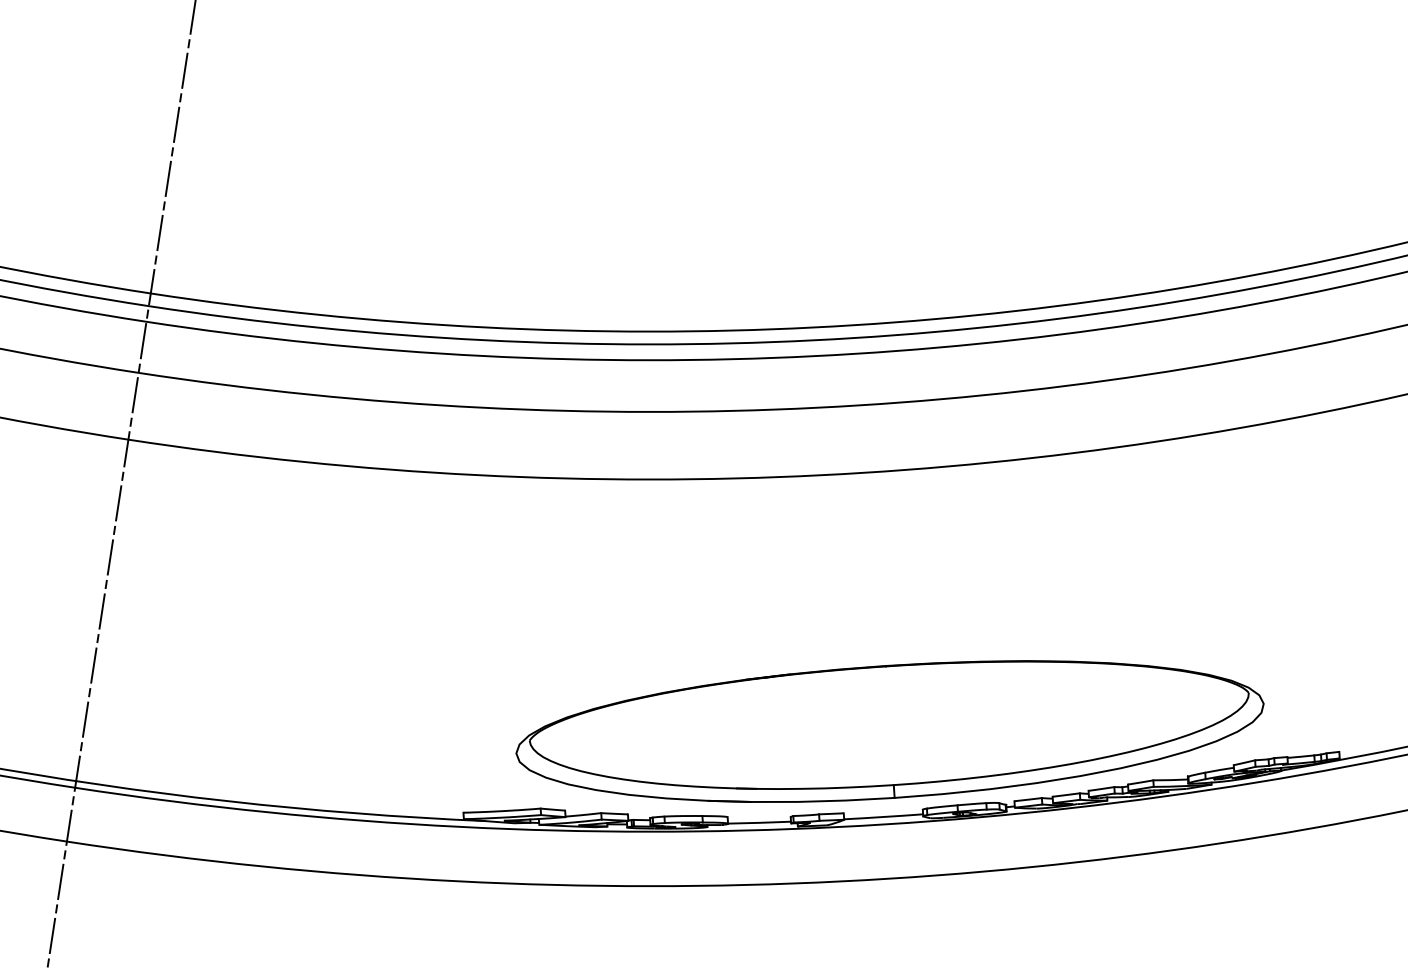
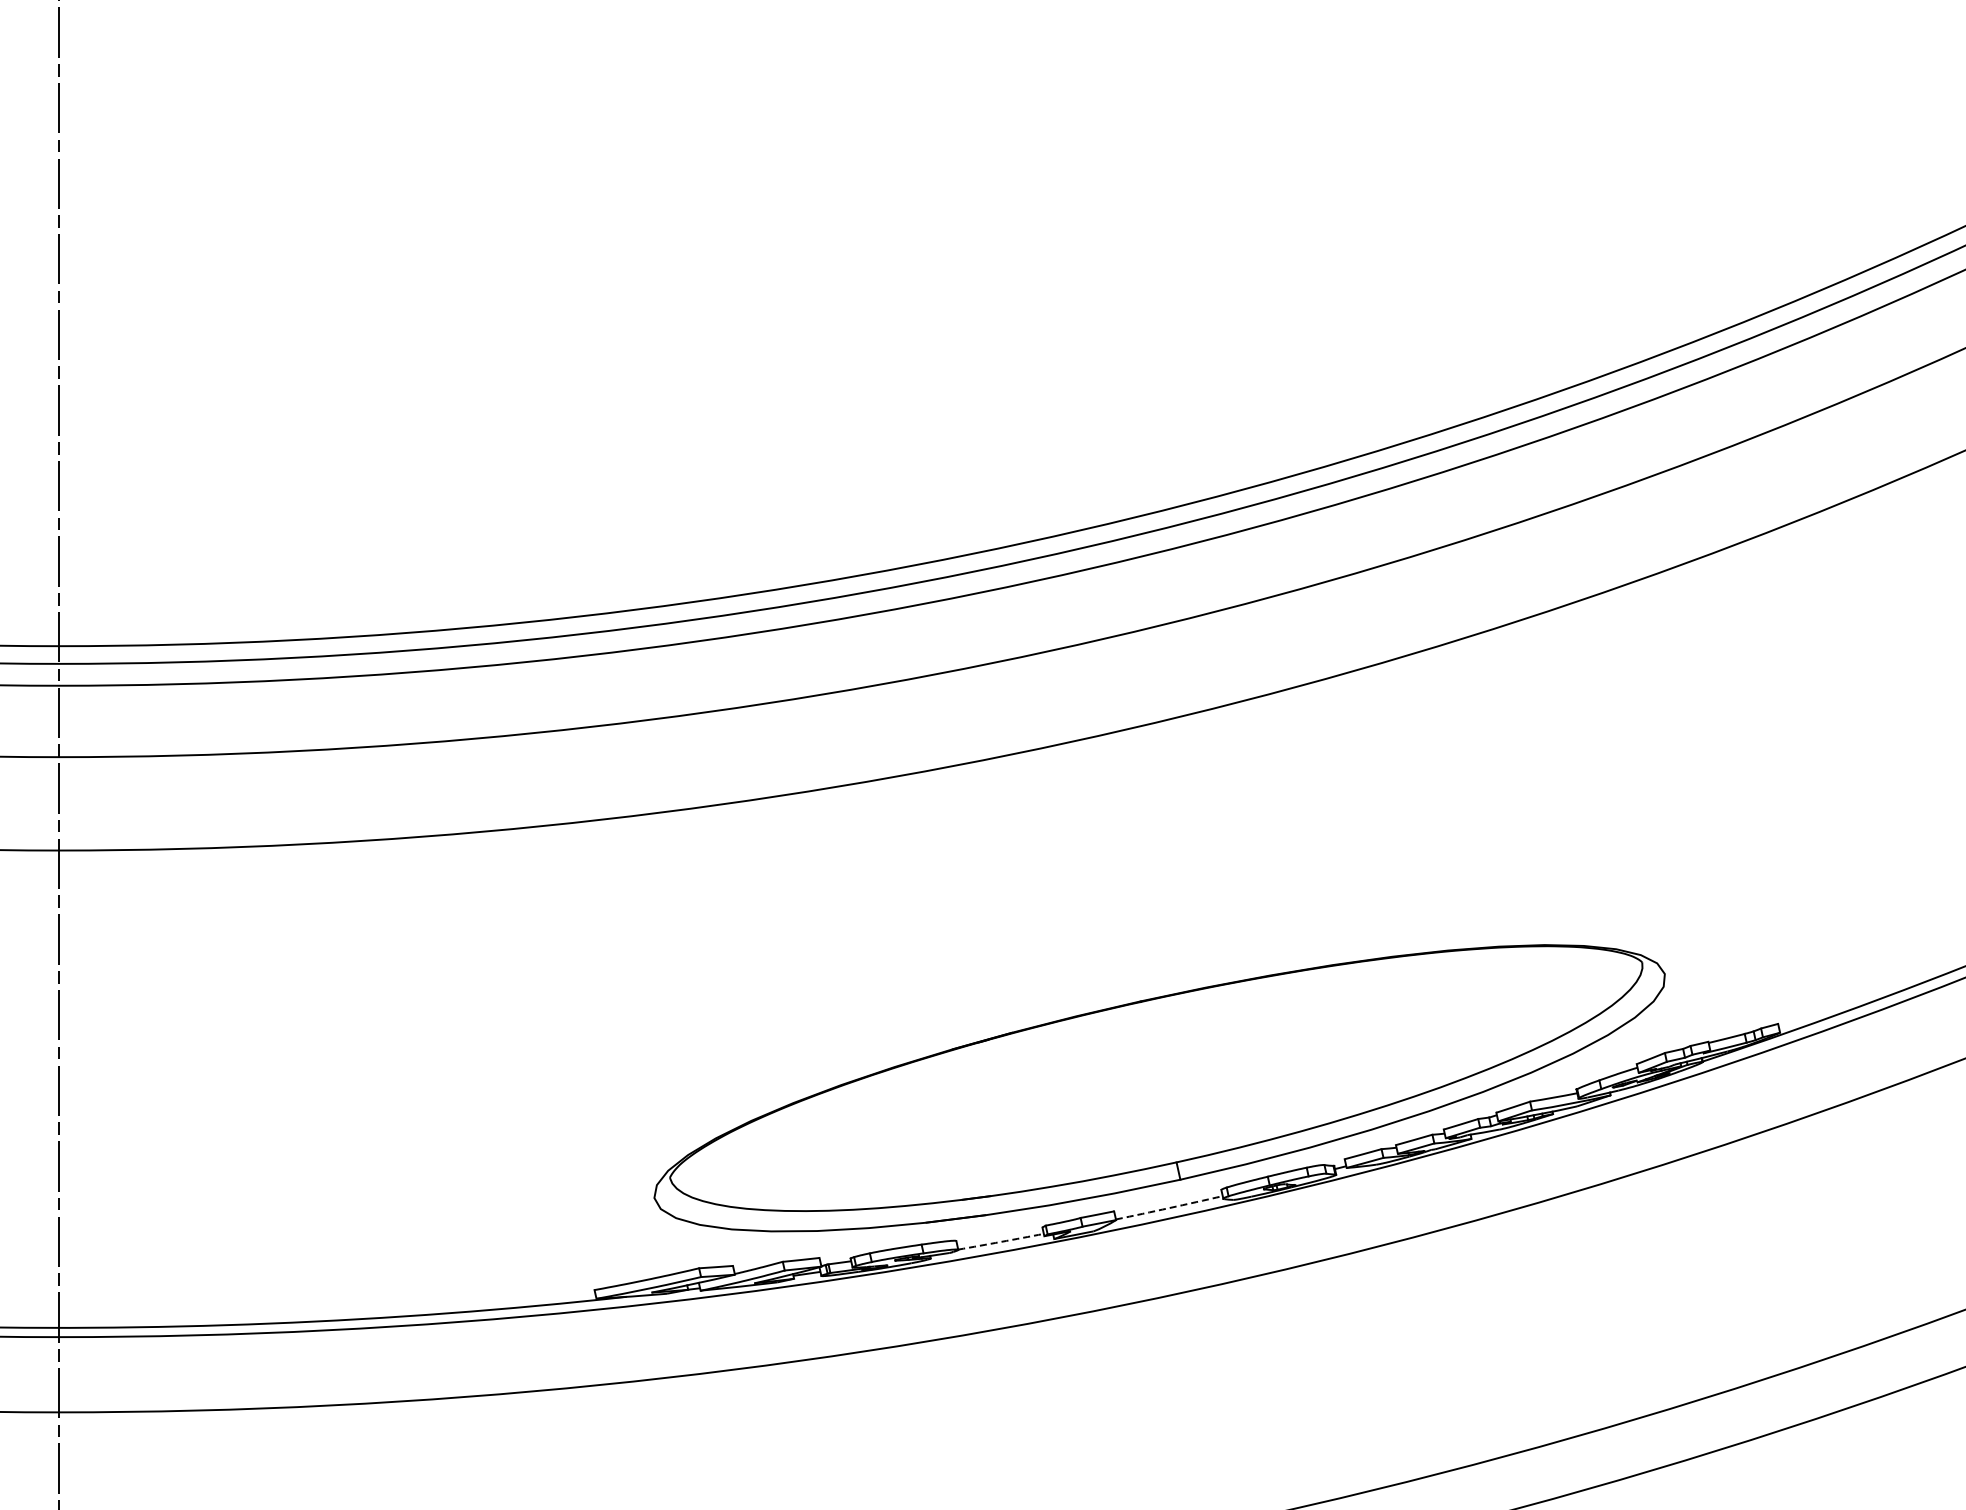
arc: (883, 817) -> (1169, 1208), solid -> dashed
arc: (759, 822) -> (1001, 1241), solid -> dashed

